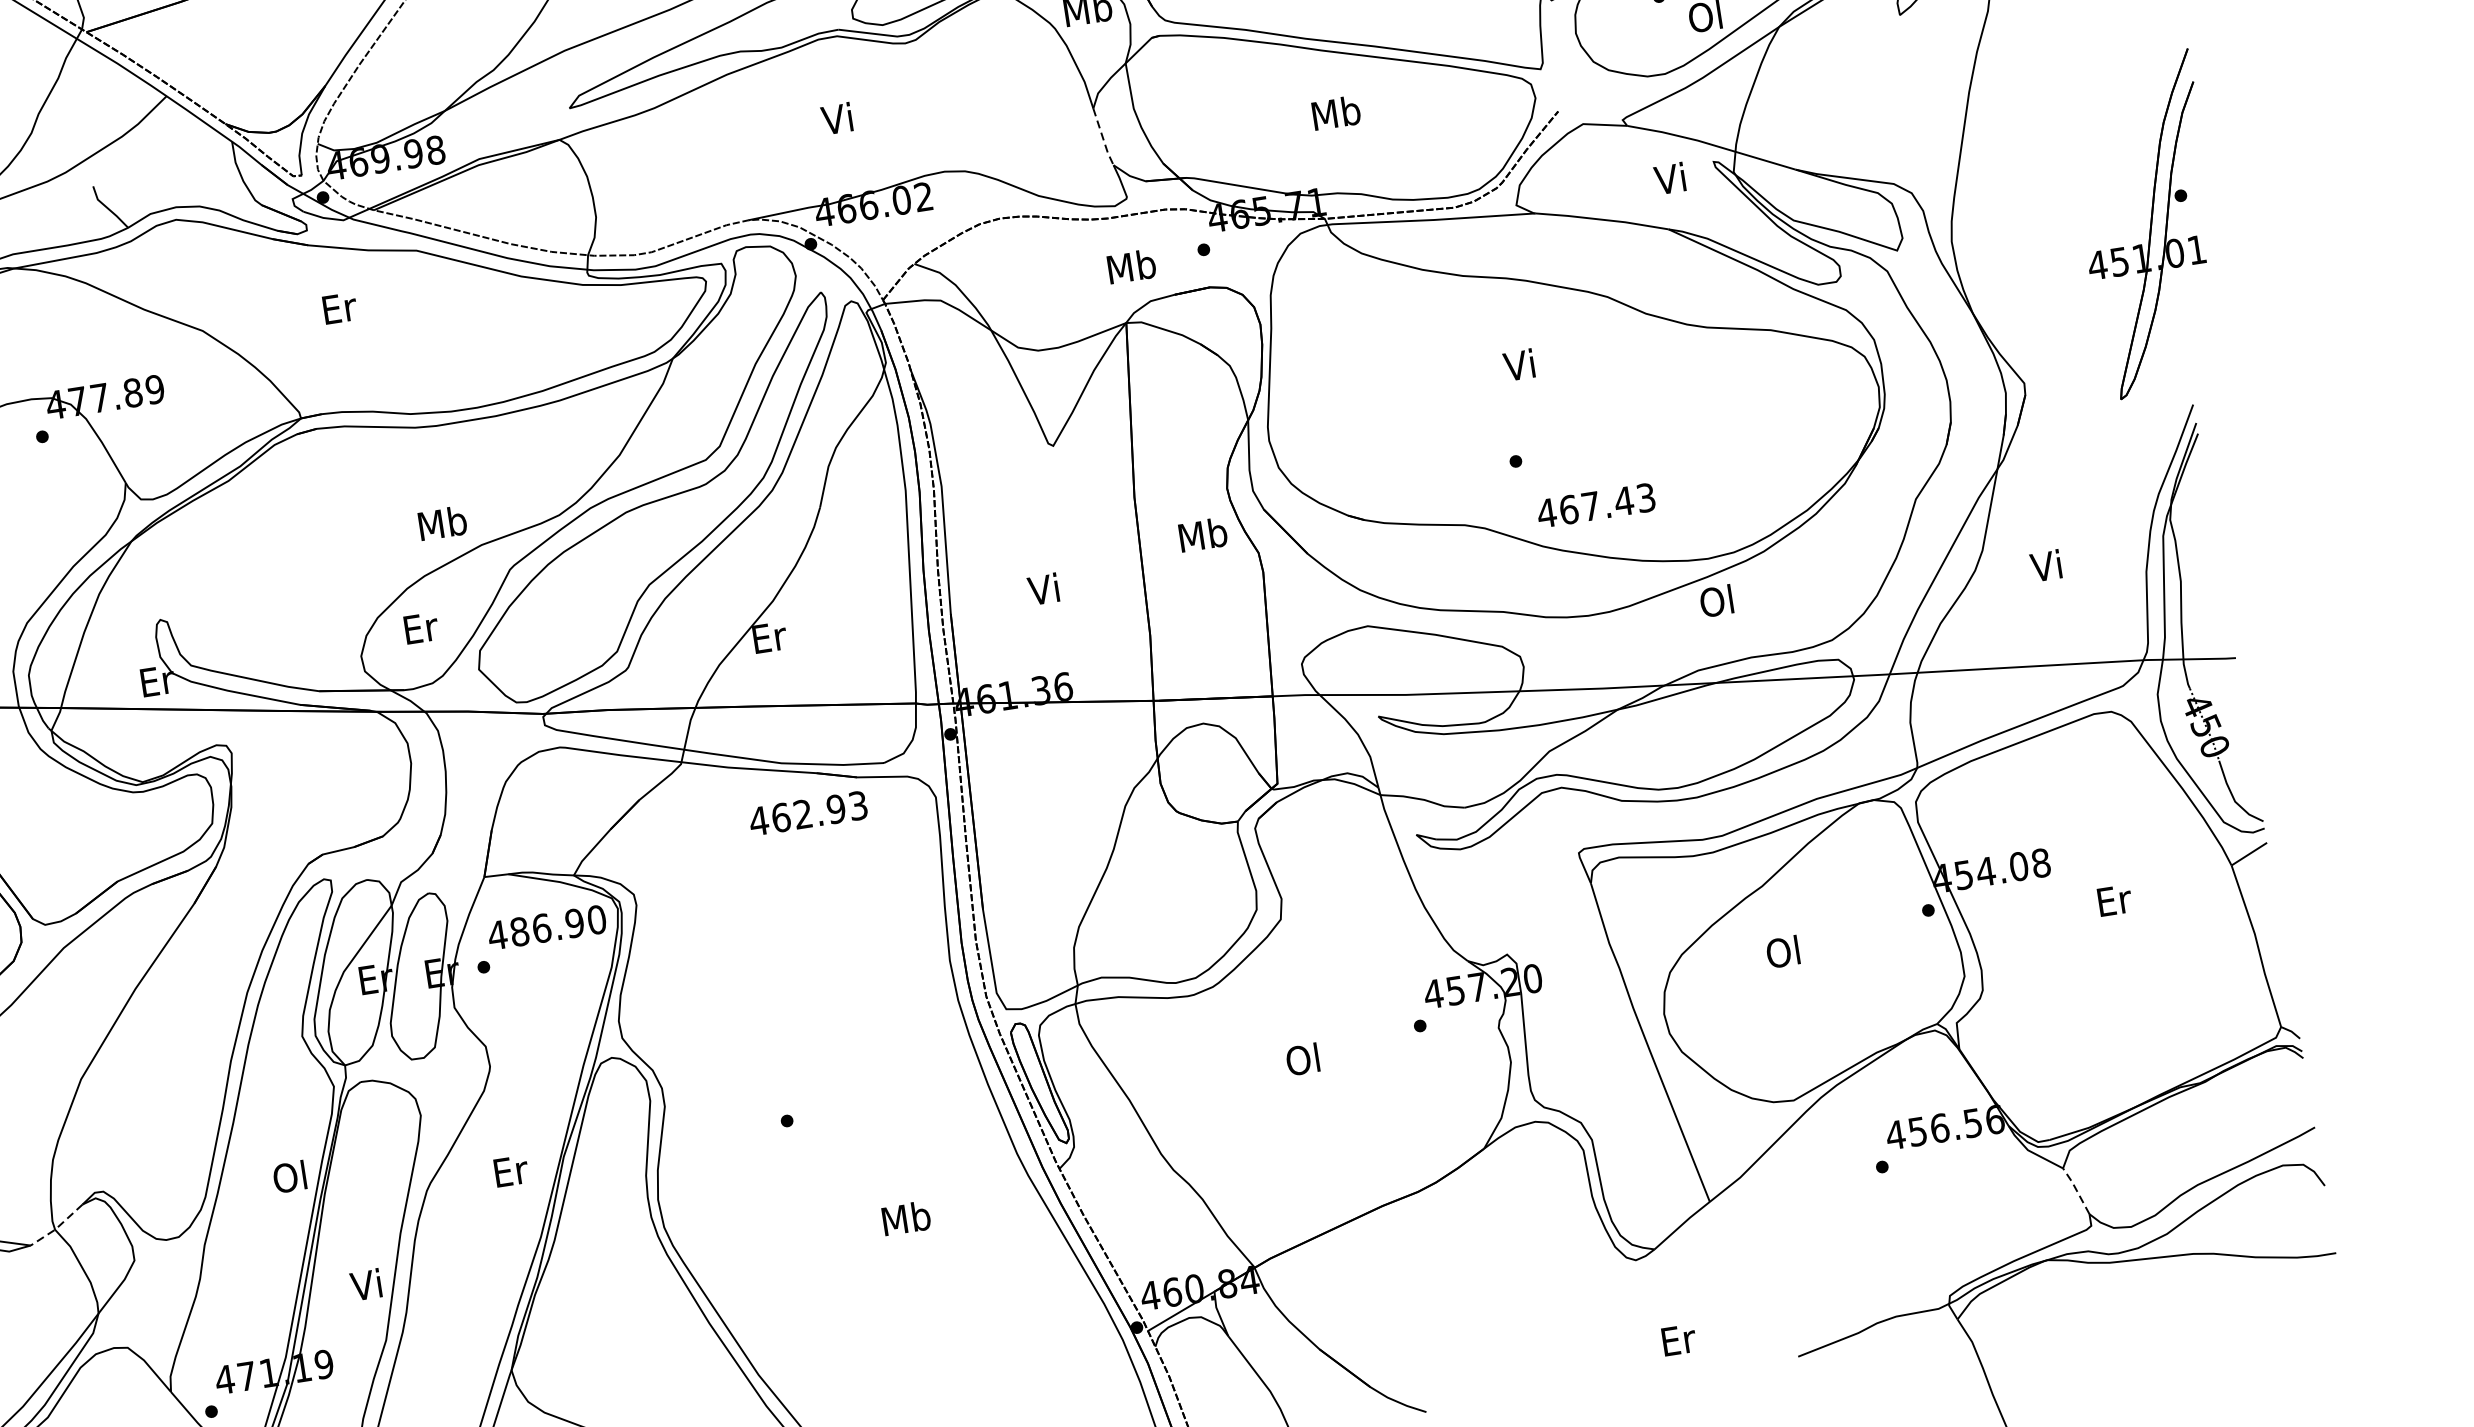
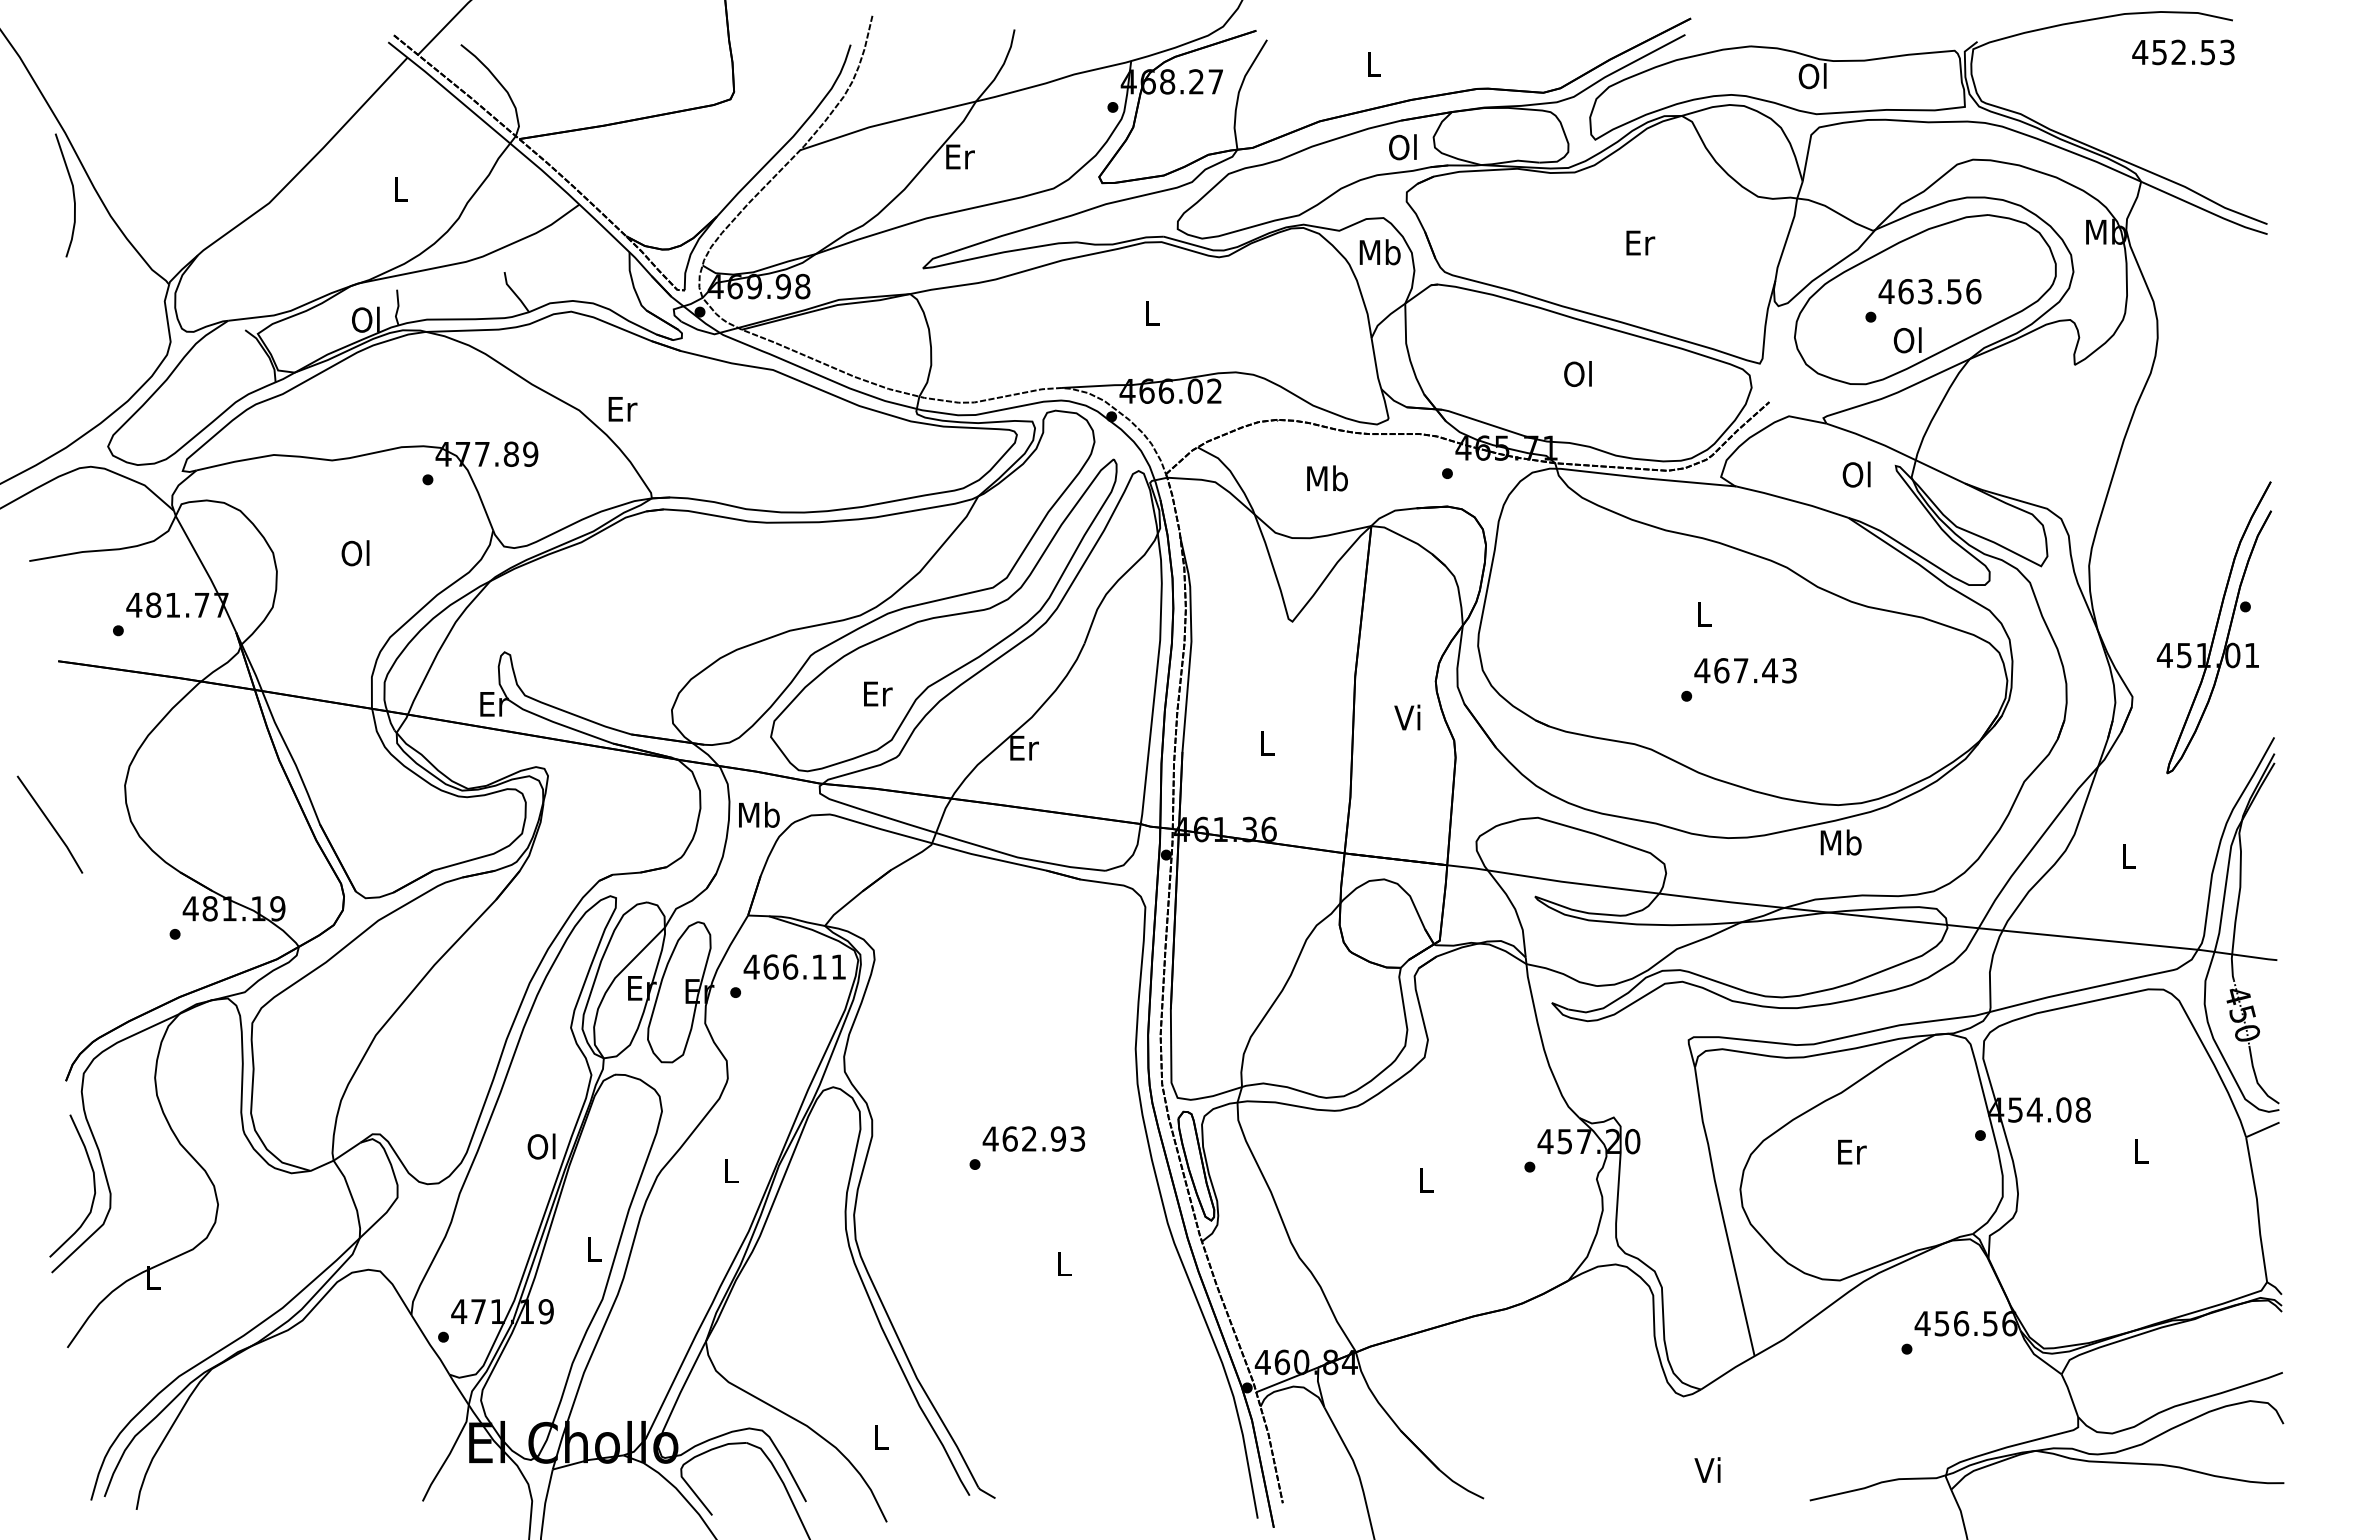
text: (1335, 113) -> (1578, 374), Mb -> Ol
text: (836, 118) -> (1150, 312), Vi -> L
line: (1102, 138) -> (1375, 364), dashed -> solid
text: (1670, 178) -> (1856, 474), Vi -> Ol
part: (2149, 224) -> (2214, 627), moved
text: (1131, 266) -> (1327, 478), moved
text: (339, 308) -> (622, 409), moved
text: (1519, 364) -> (1702, 613), Vi -> L
text: (1596, 505) -> (1745, 670), moved
text: (442, 522) -> (759, 814), moved
text: (1202, 534) -> (1408, 717), Mb -> Vi
text: (2045, 565) -> (2126, 855), Vi -> L
text: (1042, 588) -> (1264, 742), Vi -> L
text: (1717, 601) -> (1840, 842), Ol -> Mb
text: (421, 627) -> (878, 693), moved
text: (807, 813) -> (1033, 1138), moved
text: (2114, 900) -> (2141, 1151), Er -> L
text: (557, 925) -> (804, 966), 486.90 -> 466.11
text: (1784, 951) -> (1851, 1151), Ol -> Er
text: (1302, 1059) -> (1424, 1180), Ol -> L
text: (511, 1170) -> (732, 1170), Er -> L
line: (2076, 1189) -> (2070, 1394), dashed -> solid
text: (906, 1218) -> (1064, 1263), Mb -> L
line: (58, 1227) -> (336, 1159), dashed -> solid
text: (365, 1284) -> (592, 1248), Vi -> L
text: (1678, 1339) -> (1709, 1469), Er -> Vi

